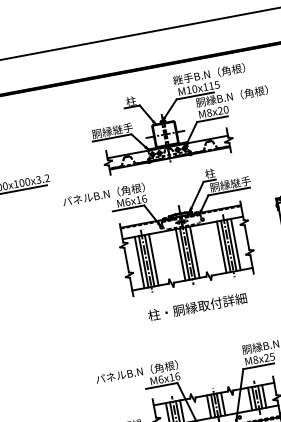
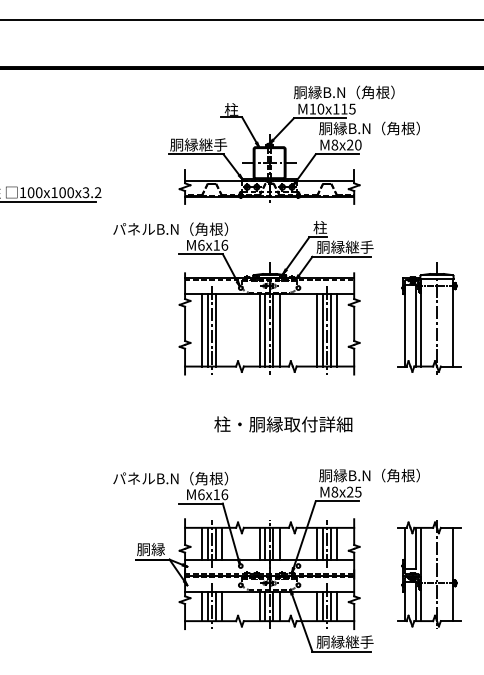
text: (182, 79) -> (307, 92), 継手B.N（角根） -> 胴縁B.N（角根）
line: (153, 260) -> (221, 330), removed
text: (197, 307) -> (283, 424), moved

